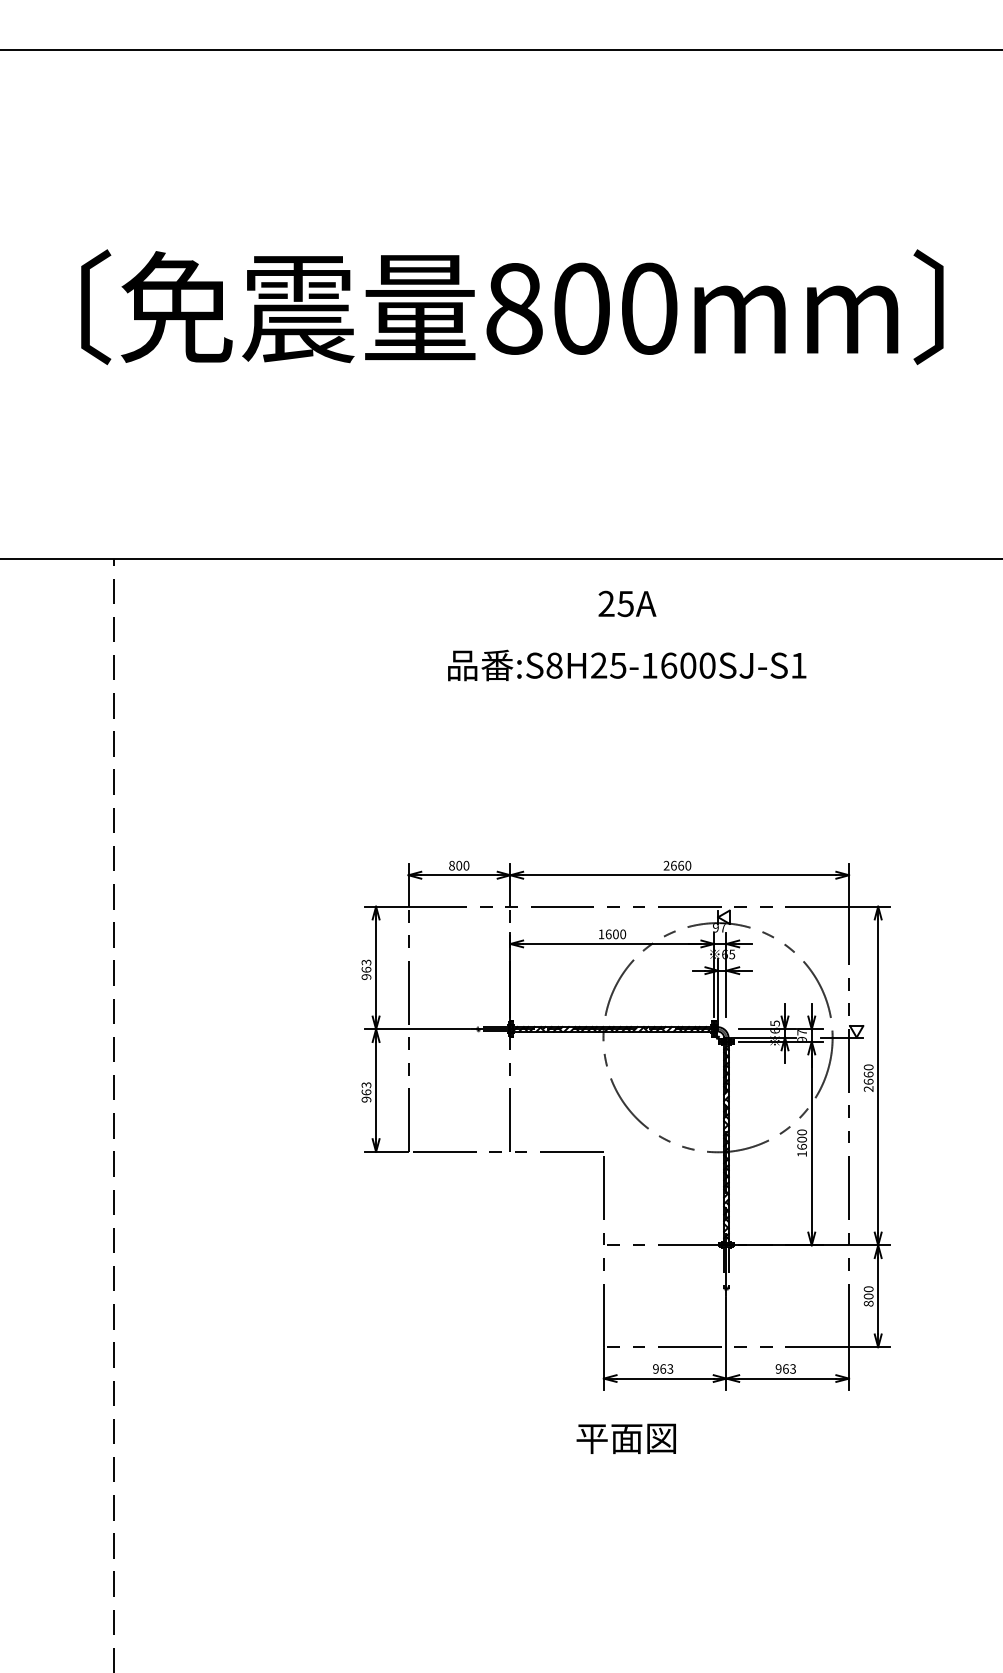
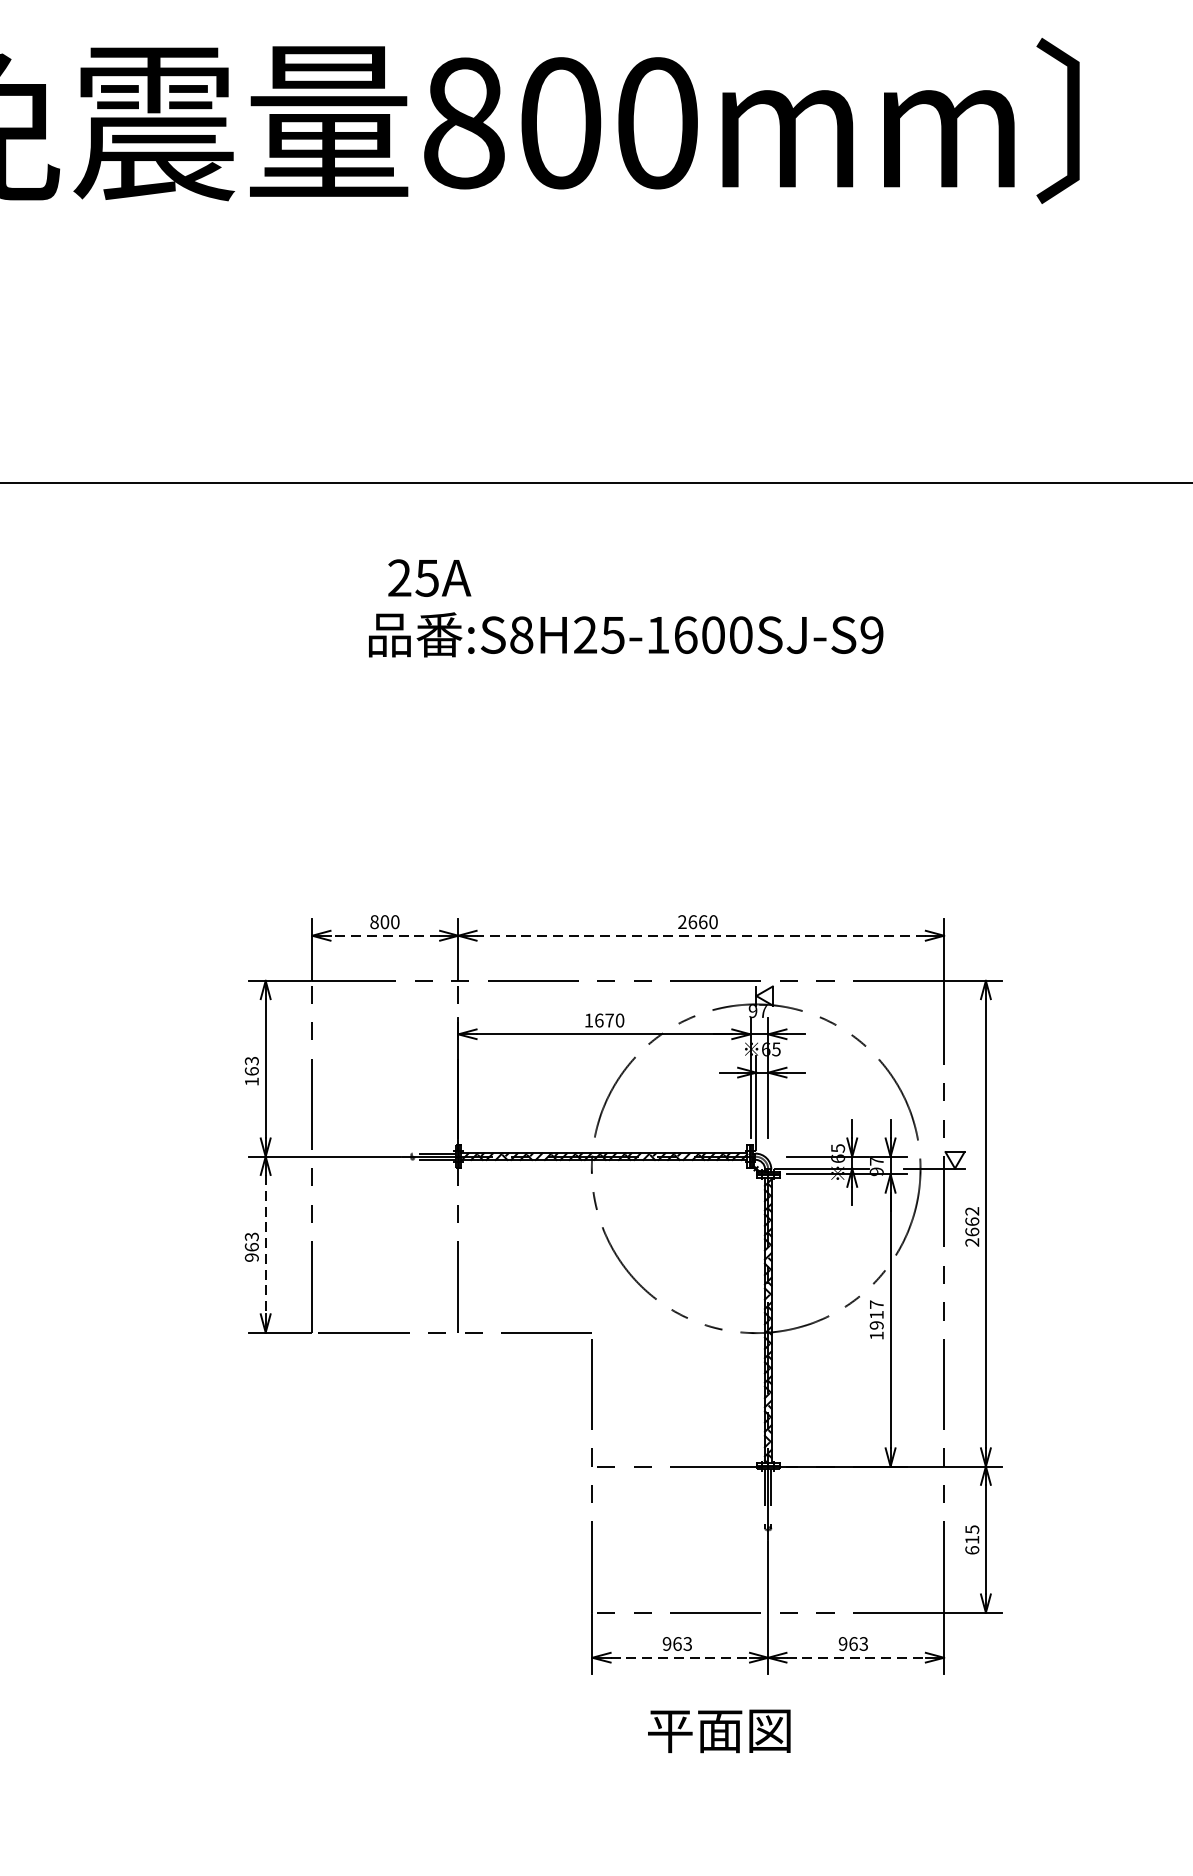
text: (627, 603) -> (429, 577), moved
text: (798, 665) -> (871, 634), :S8H25-1600SJ-S1 -> :S8H25-1600SJ-S9
line: (459, 875) -> (385, 936), solid -> dashed
line: (679, 875) -> (700, 936), solid -> dashed
text: (615, 934) -> (609, 1020), 1600 -> 1670
text: (366, 976) -> (251, 1080), 963 -> 163
text: (868, 1067) -> (971, 1211), 2660 -> 2662
line: (376, 1090) -> (266, 1244), solid -> dashed
text: (801, 1139) -> (875, 1314), 1600 -> 1917
text: (868, 1296) -> (971, 1539), 800 -> 615
line: (665, 1378) -> (680, 1657), solid -> dashed
line: (787, 1378) -> (855, 1657), solid -> dashed
text: (625, 1438) -> (718, 1730), moved

